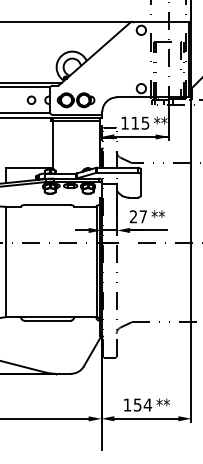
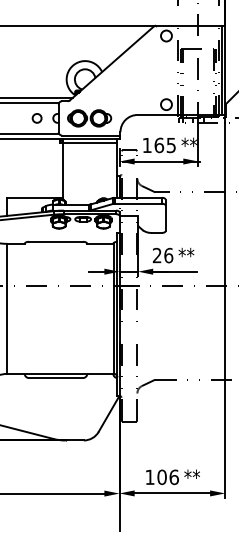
text: (135, 123) -> (159, 145), 115 -> 165
text: (143, 216) -> (168, 255), 27 -> 26
text: (143, 405) -> (168, 477), 154 -> 106

